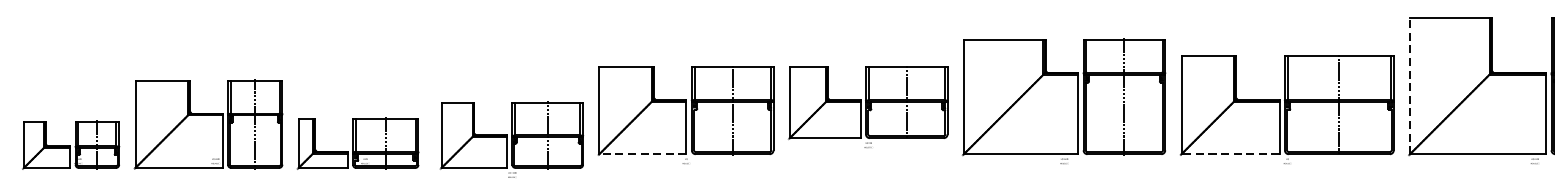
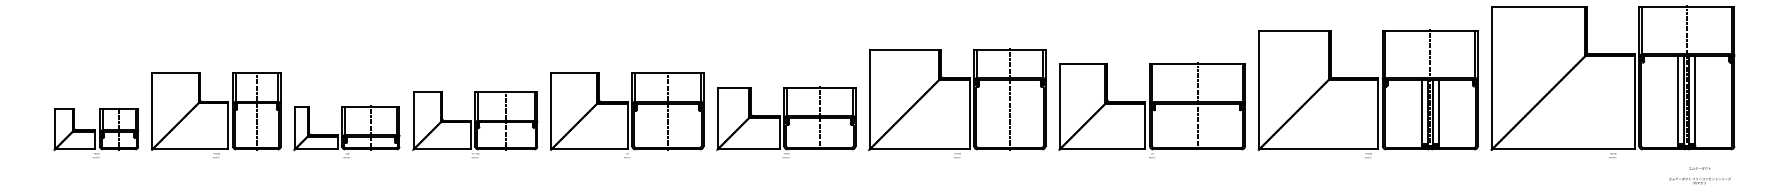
line: (1410, 85) -> (1259, 89), dashed -> solid
part: (868, 106) -> (786, 121), moved
part: (220, 127) -> (226, 114), moved
part: (512, 139) -> (475, 124), moved
line: (642, 154) -> (589, 149), dashed -> solid
line: (1230, 154) -> (1102, 149), dashed -> solid

